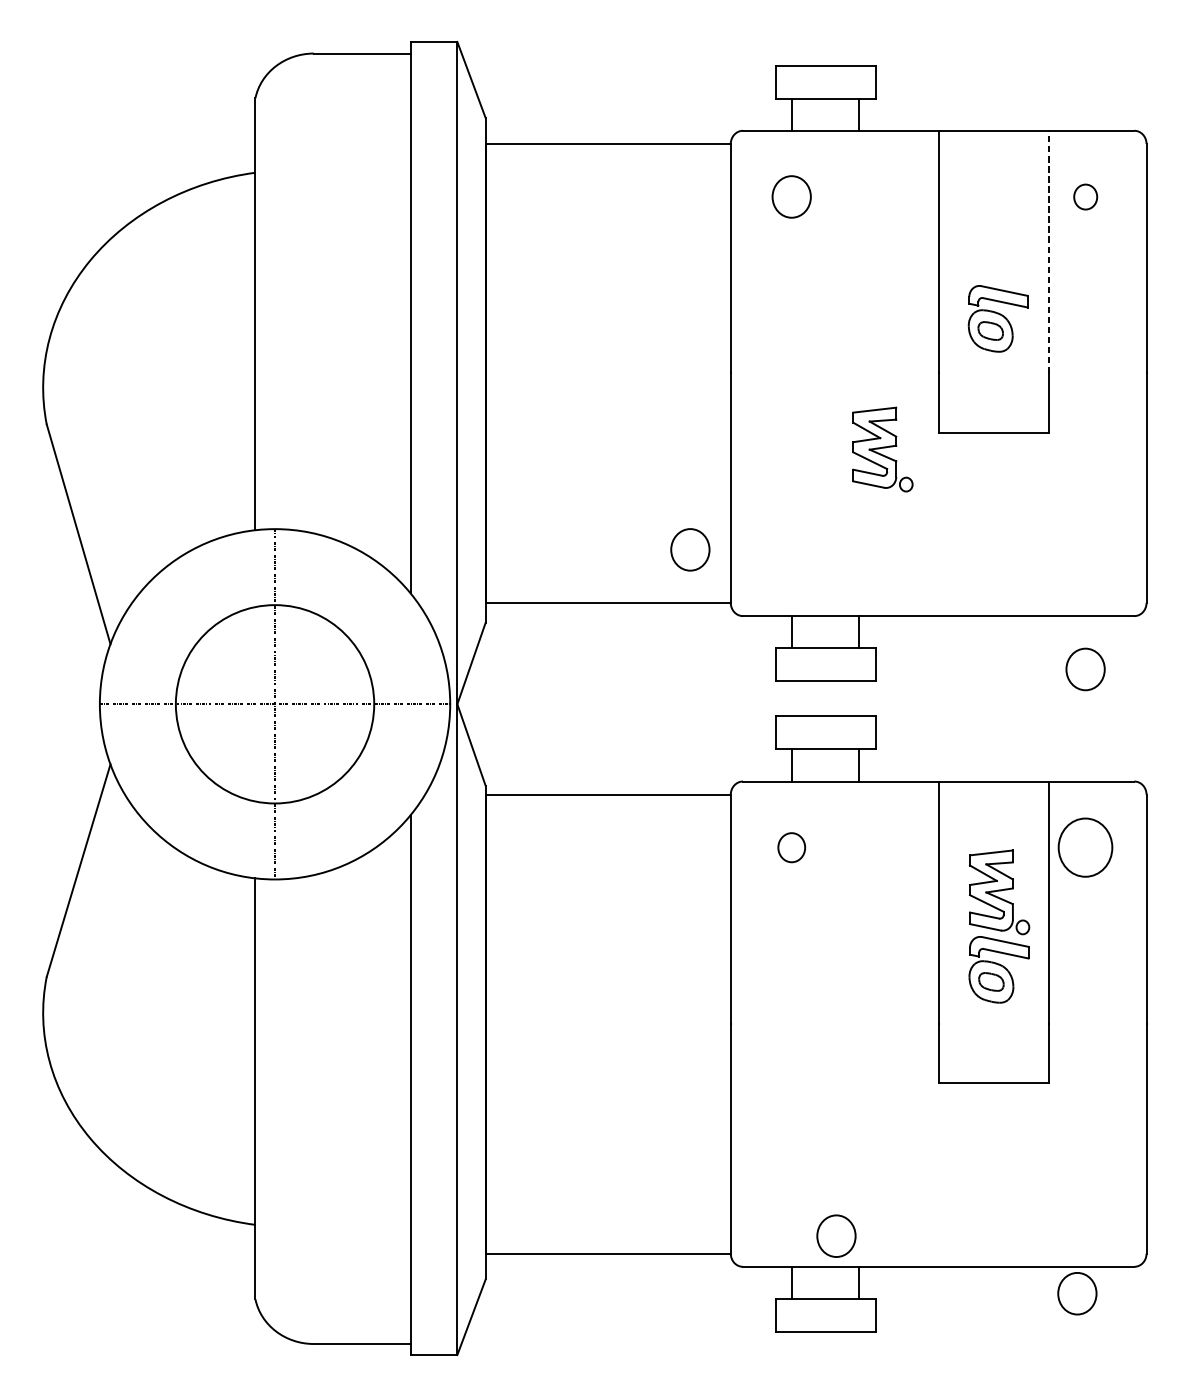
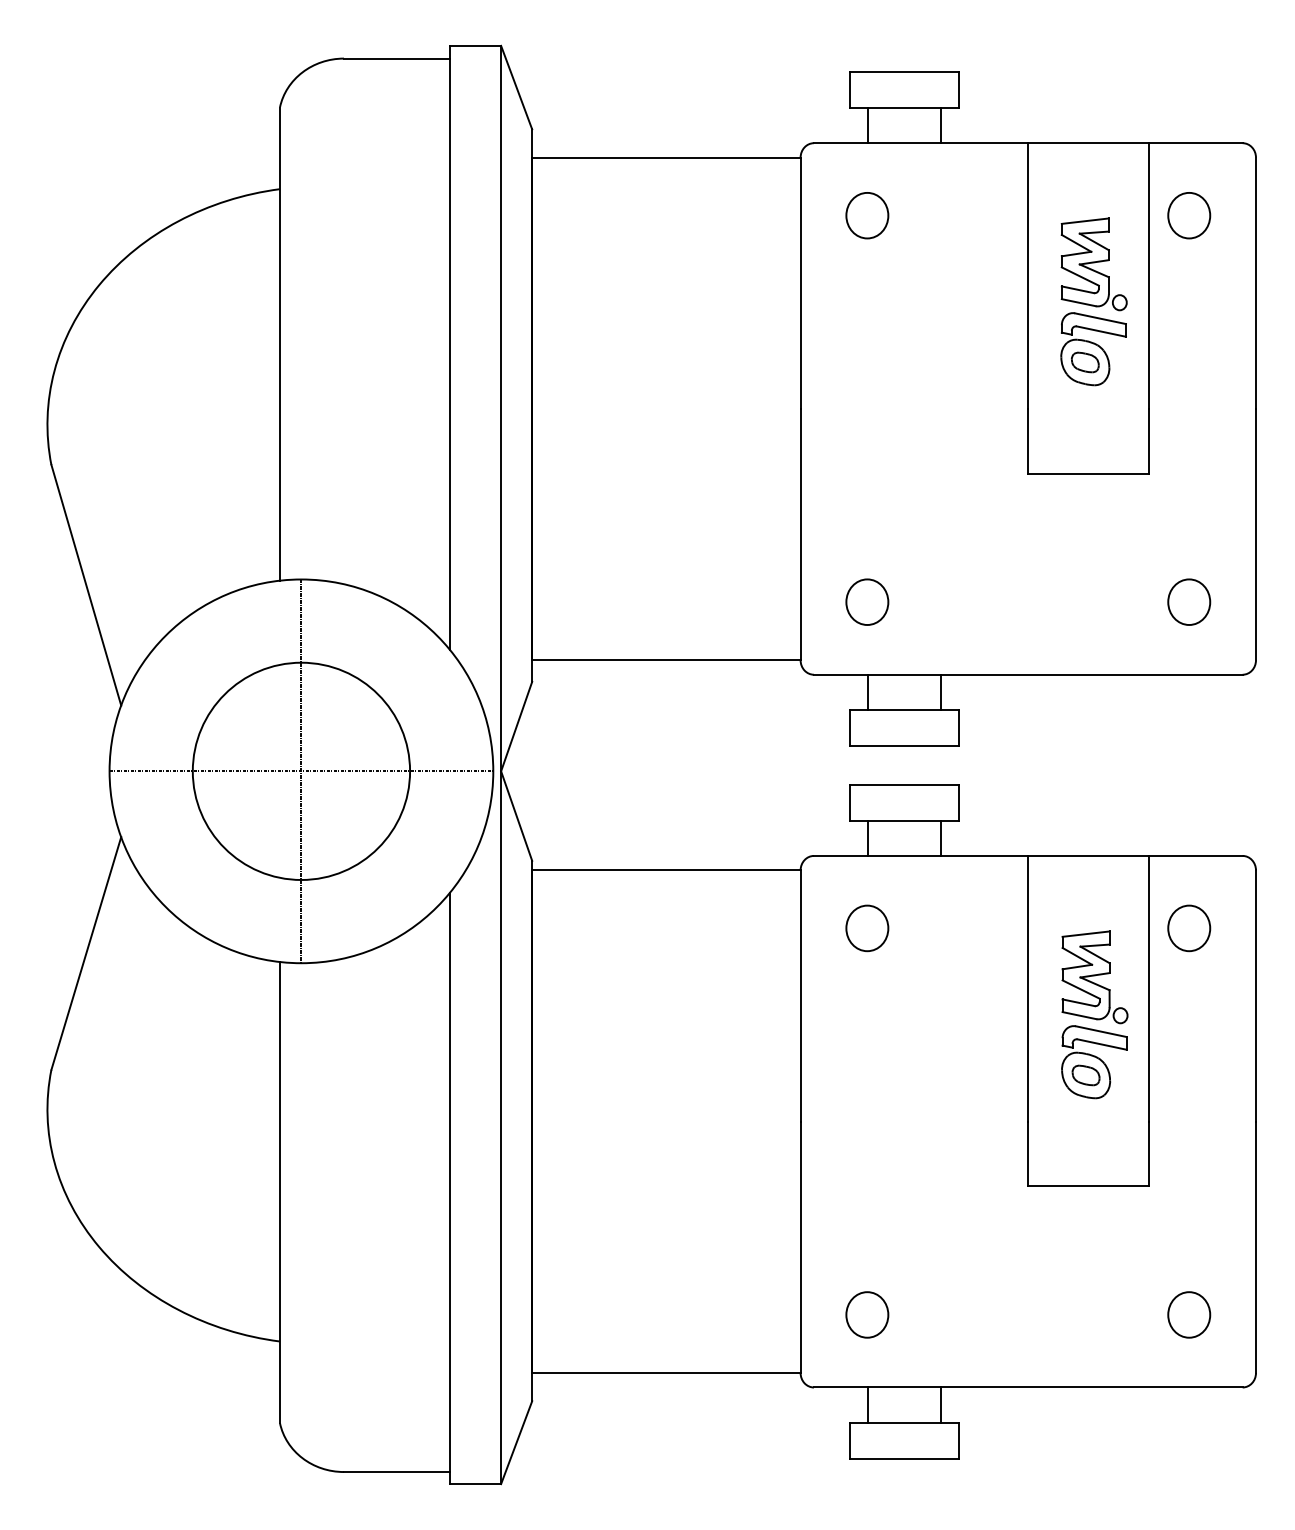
part: (1085, 196) -> (1189, 215), size x1.67
line: (1048, 252) -> (1148, 276), dashed -> solid
part: (882, 449) -> (1093, 264), moved
part: (690, 549) -> (867, 601), moved
part: (1085, 668) -> (1189, 601), moved
part: (791, 847) -> (867, 928), size x1.43
part: (1085, 847) -> (1189, 928), size x0.71
part: (836, 1235) -> (867, 1314), moved
part: (1077, 1293) -> (1189, 1314), moved

